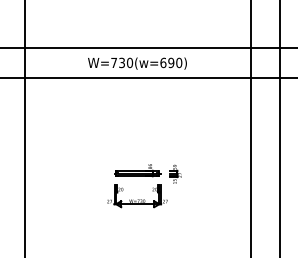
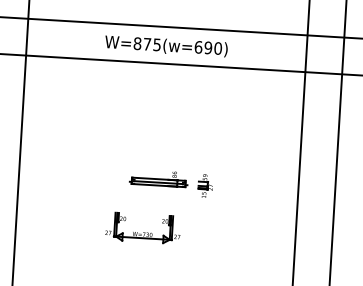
text: (122, 62) -> (147, 43), W=730(w=690) -> W=875(w=690)
part: (137, 196) -> (143, 228), moved

